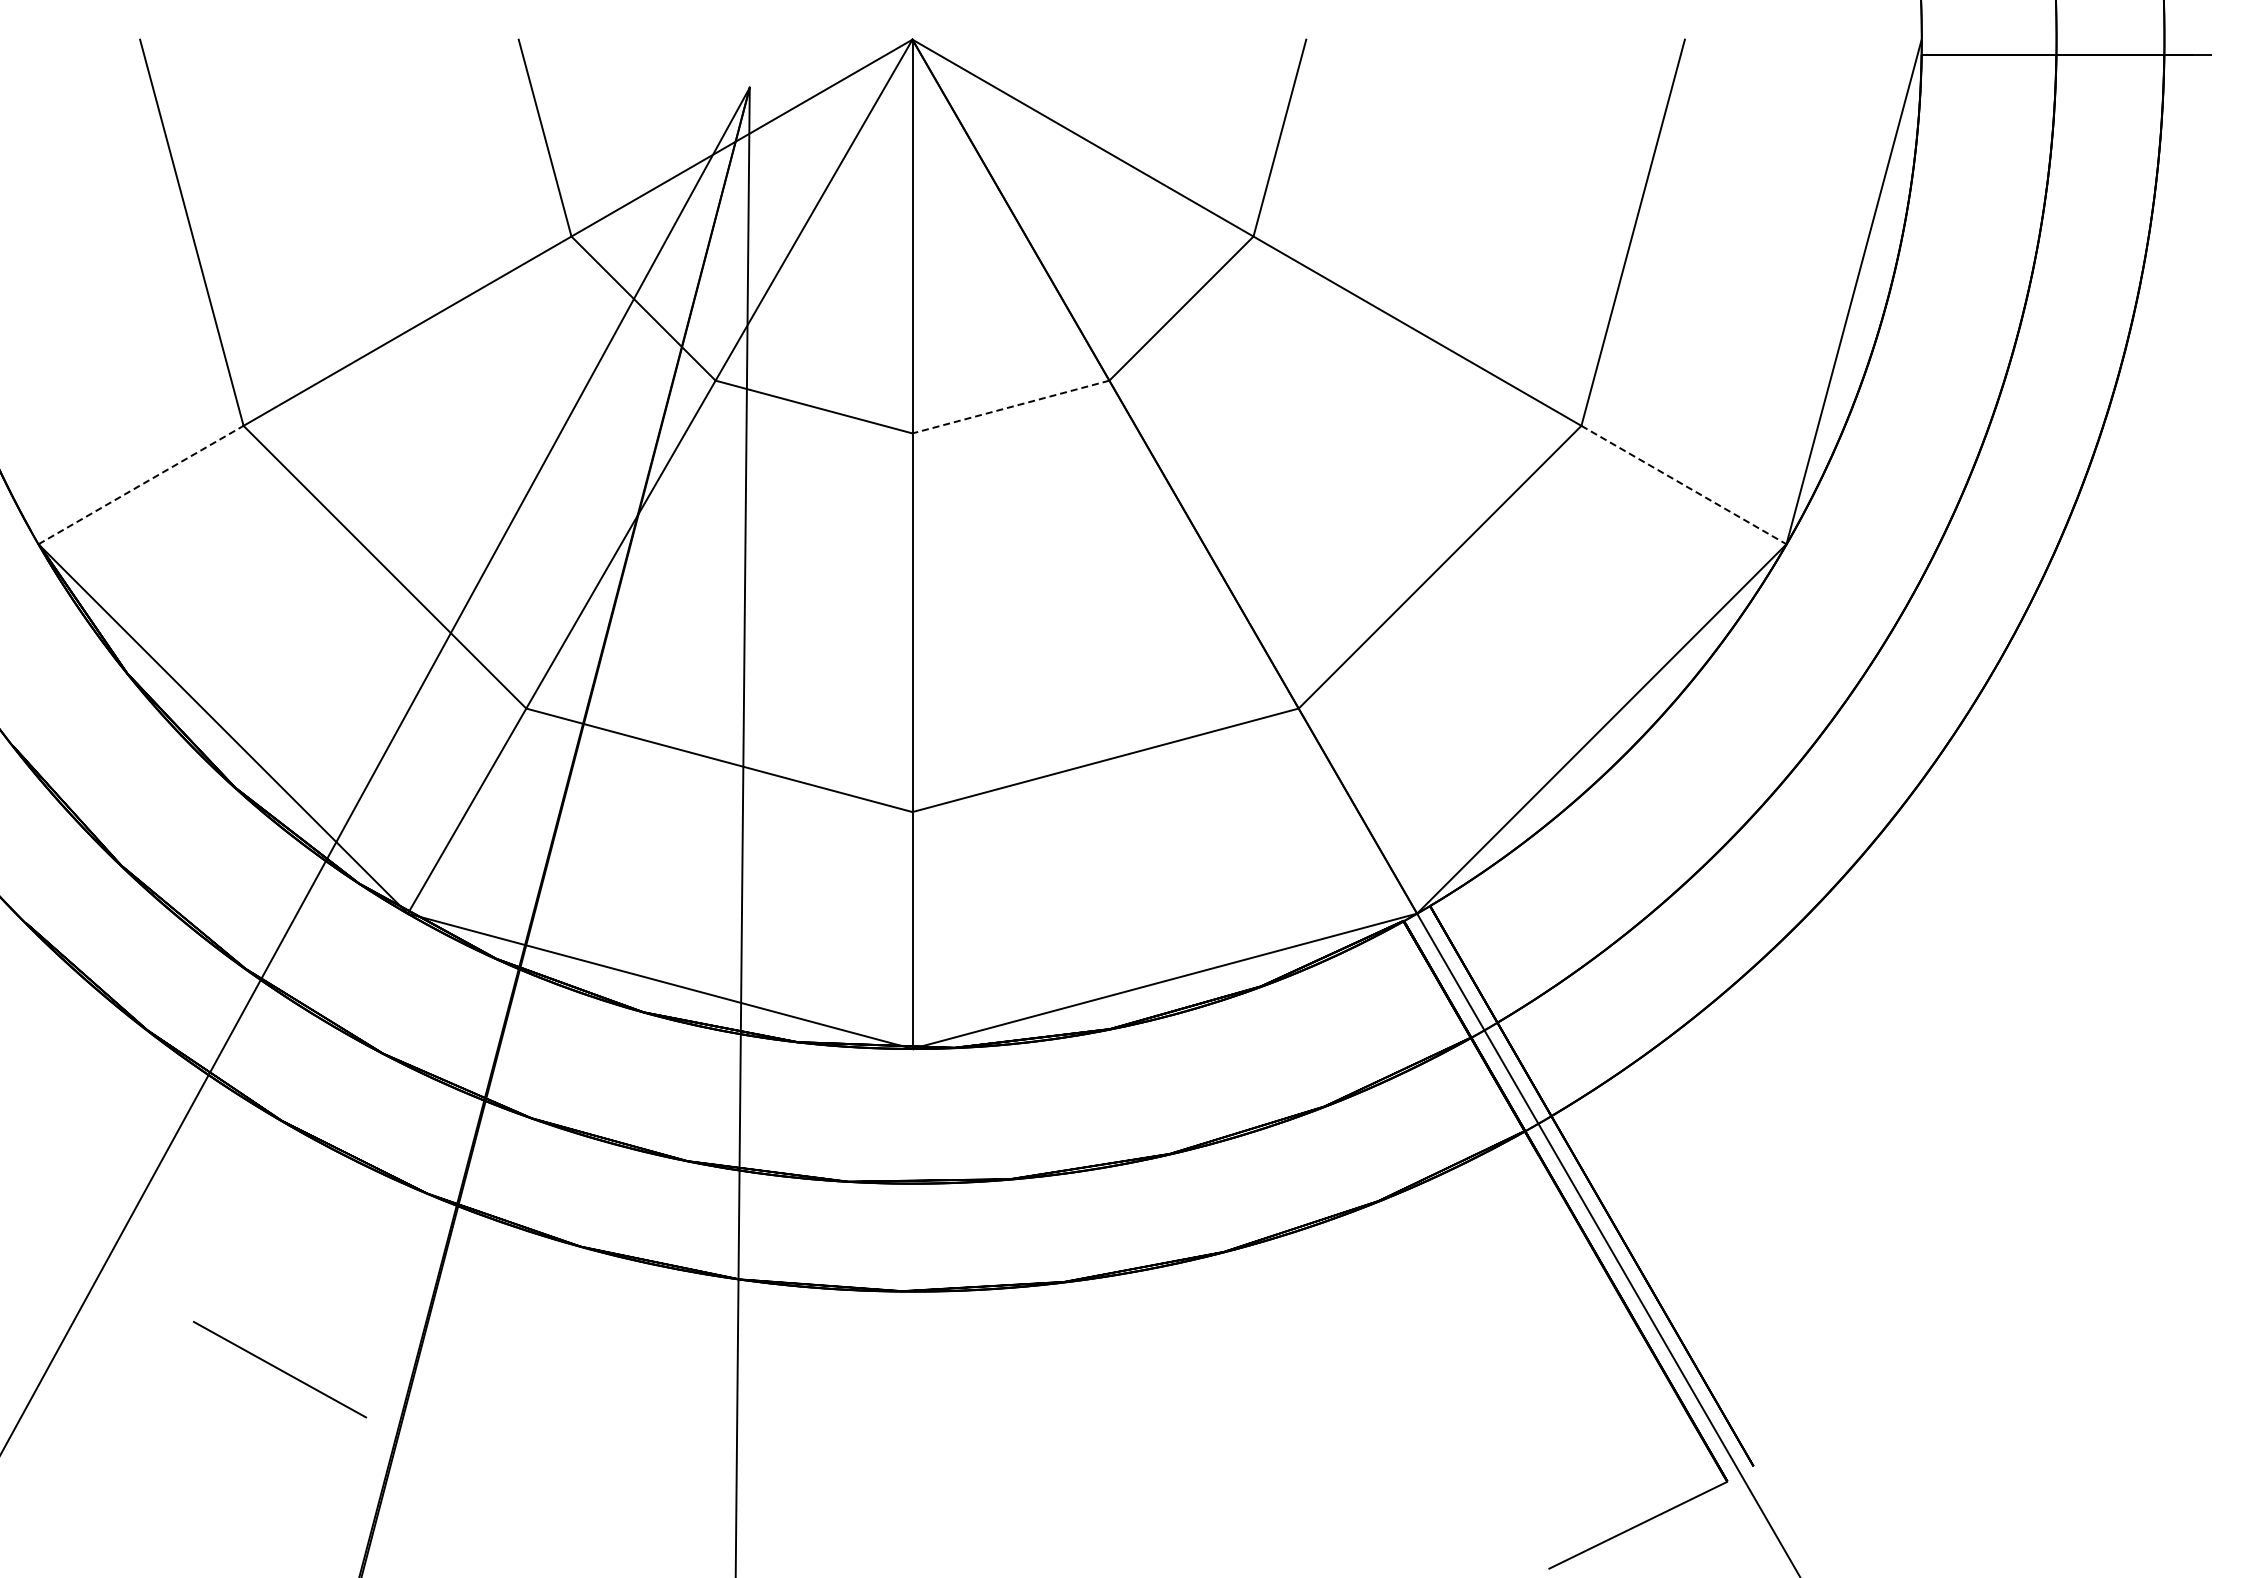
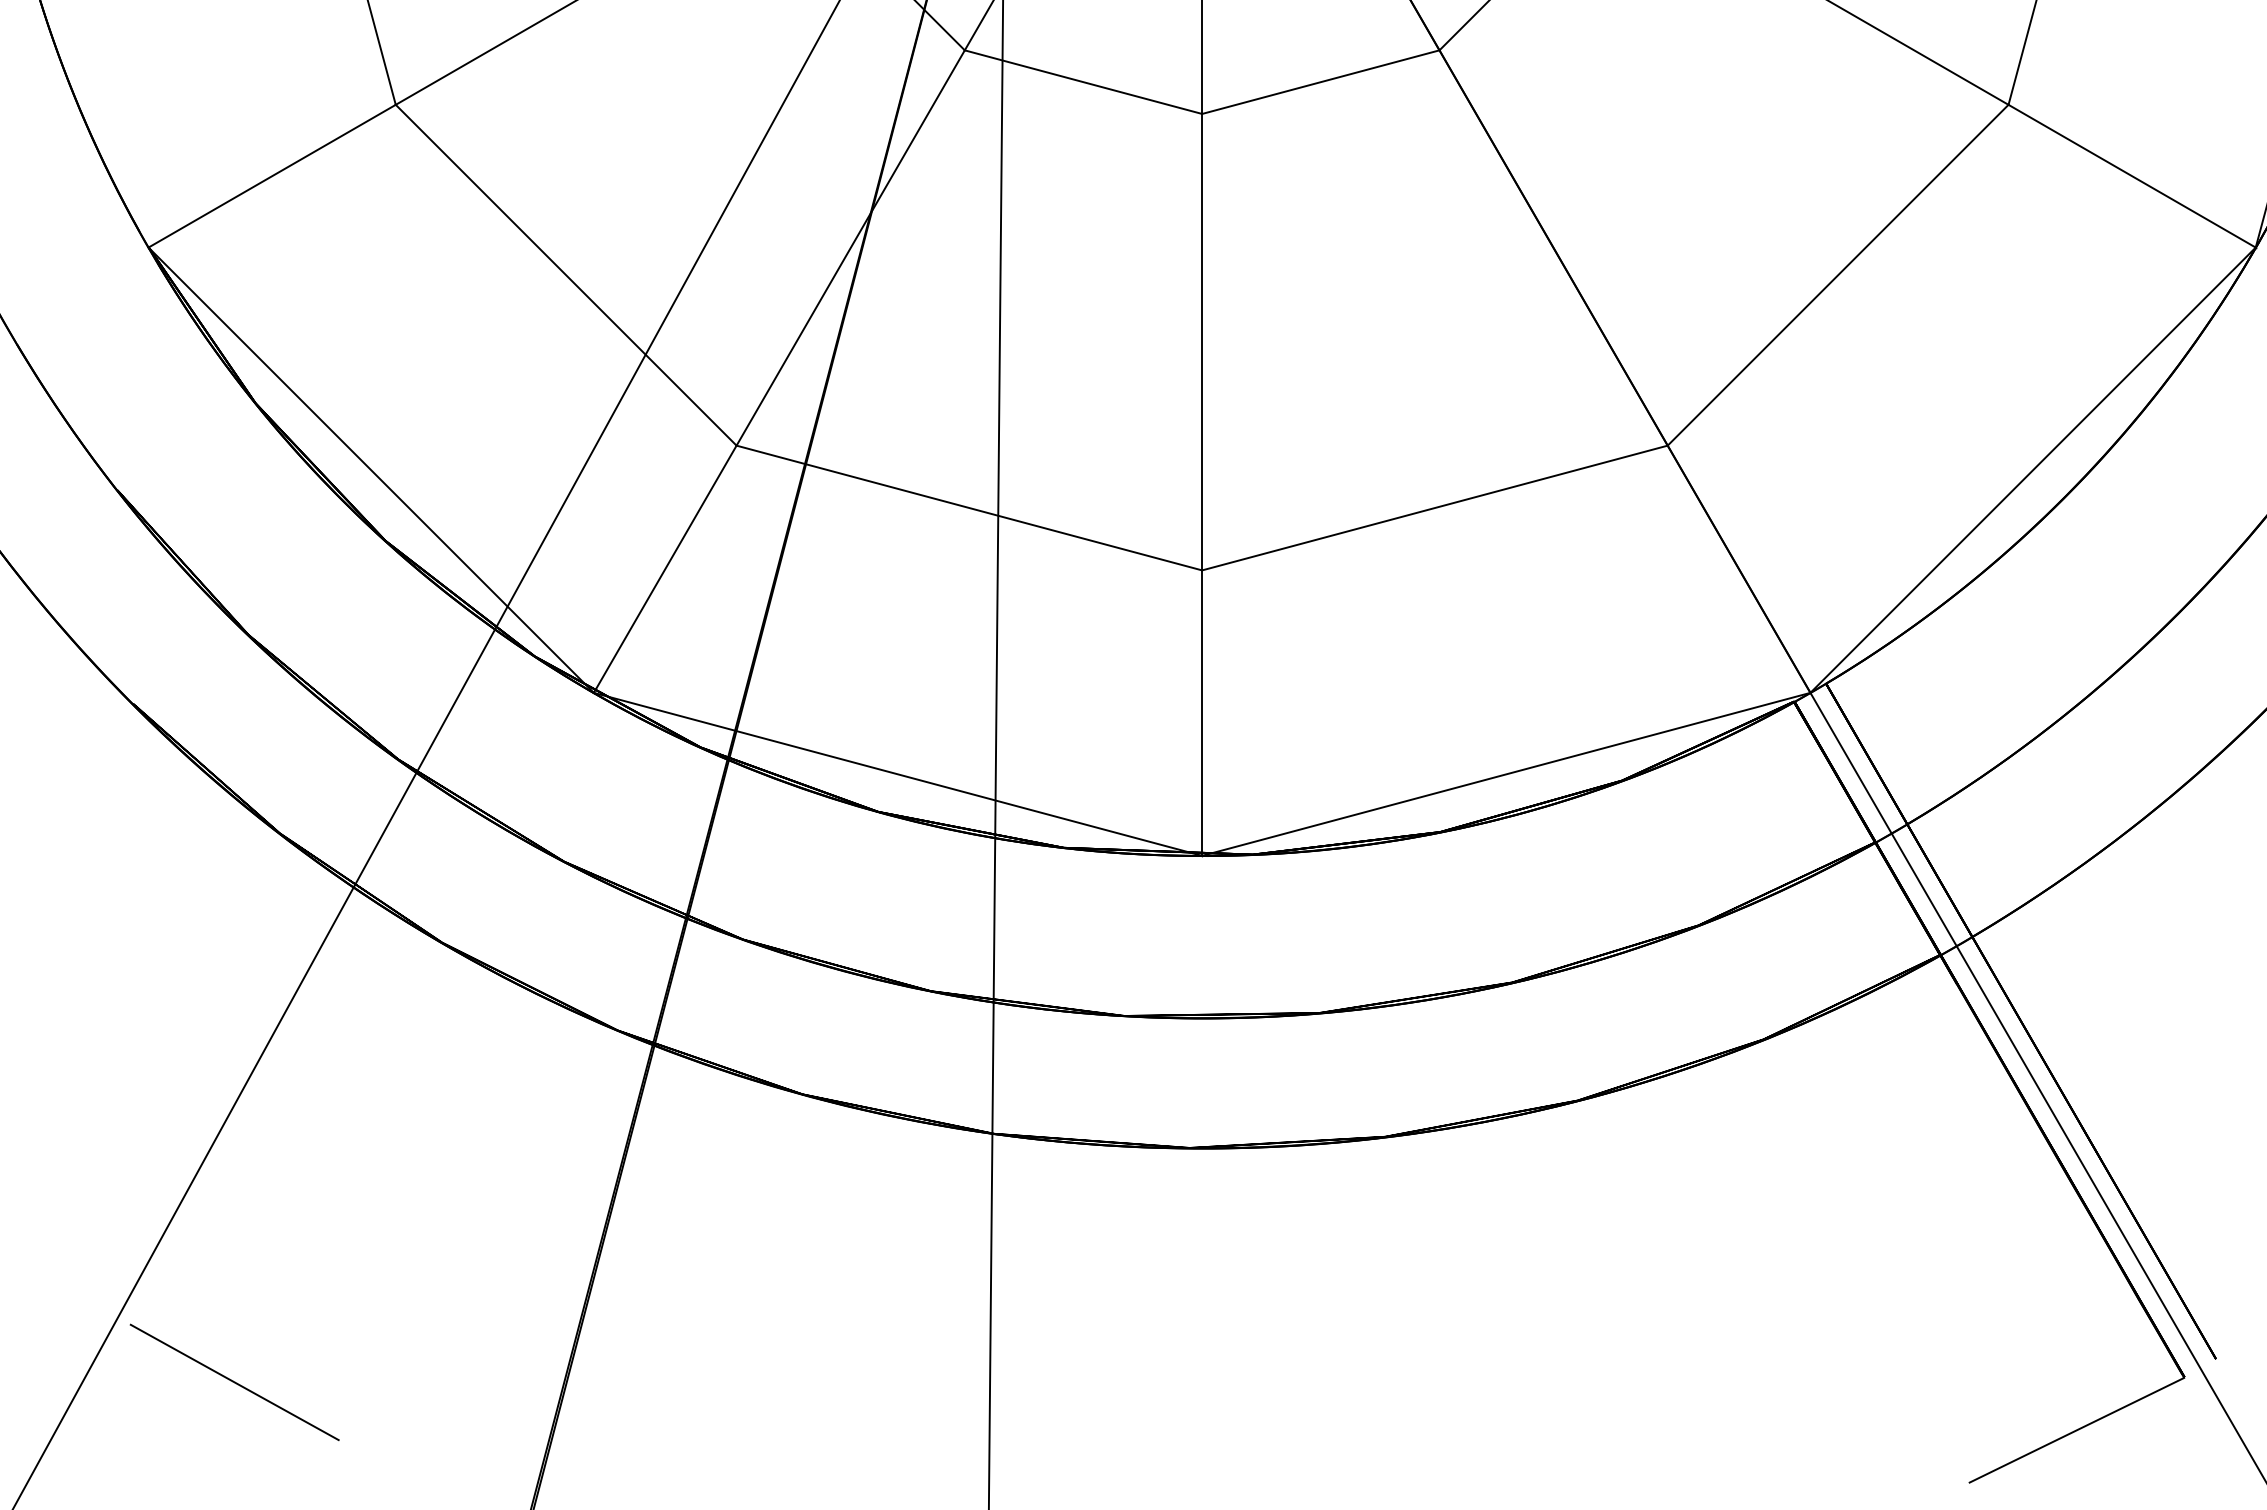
line: (1010, 407) -> (1320, 82), dashed -> solid
line: (141, 484) -> (272, 175), dashed -> solid
line: (1684, 485) -> (2132, 176), dashed -> solid
line: (279, 1369) -> (234, 1382), moved

